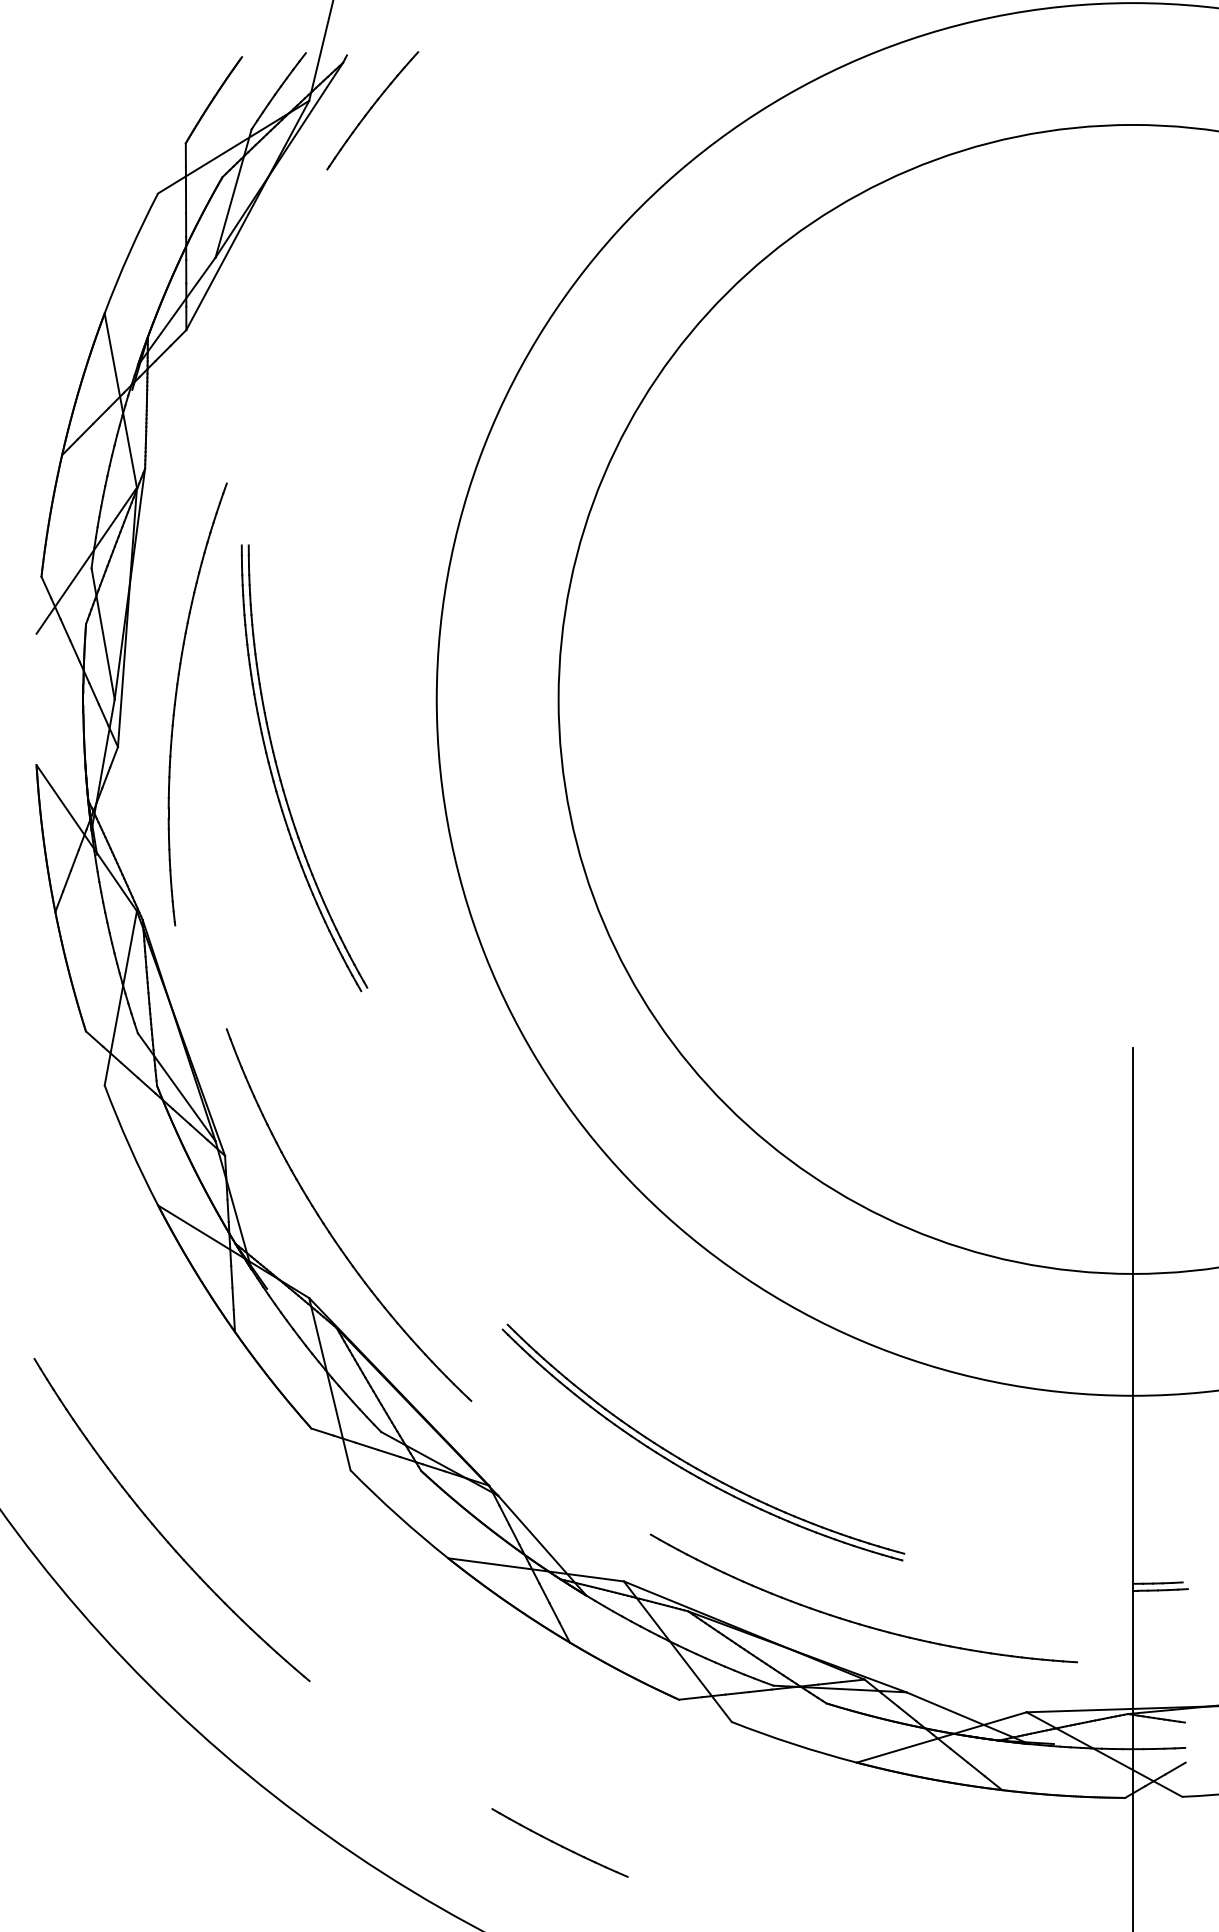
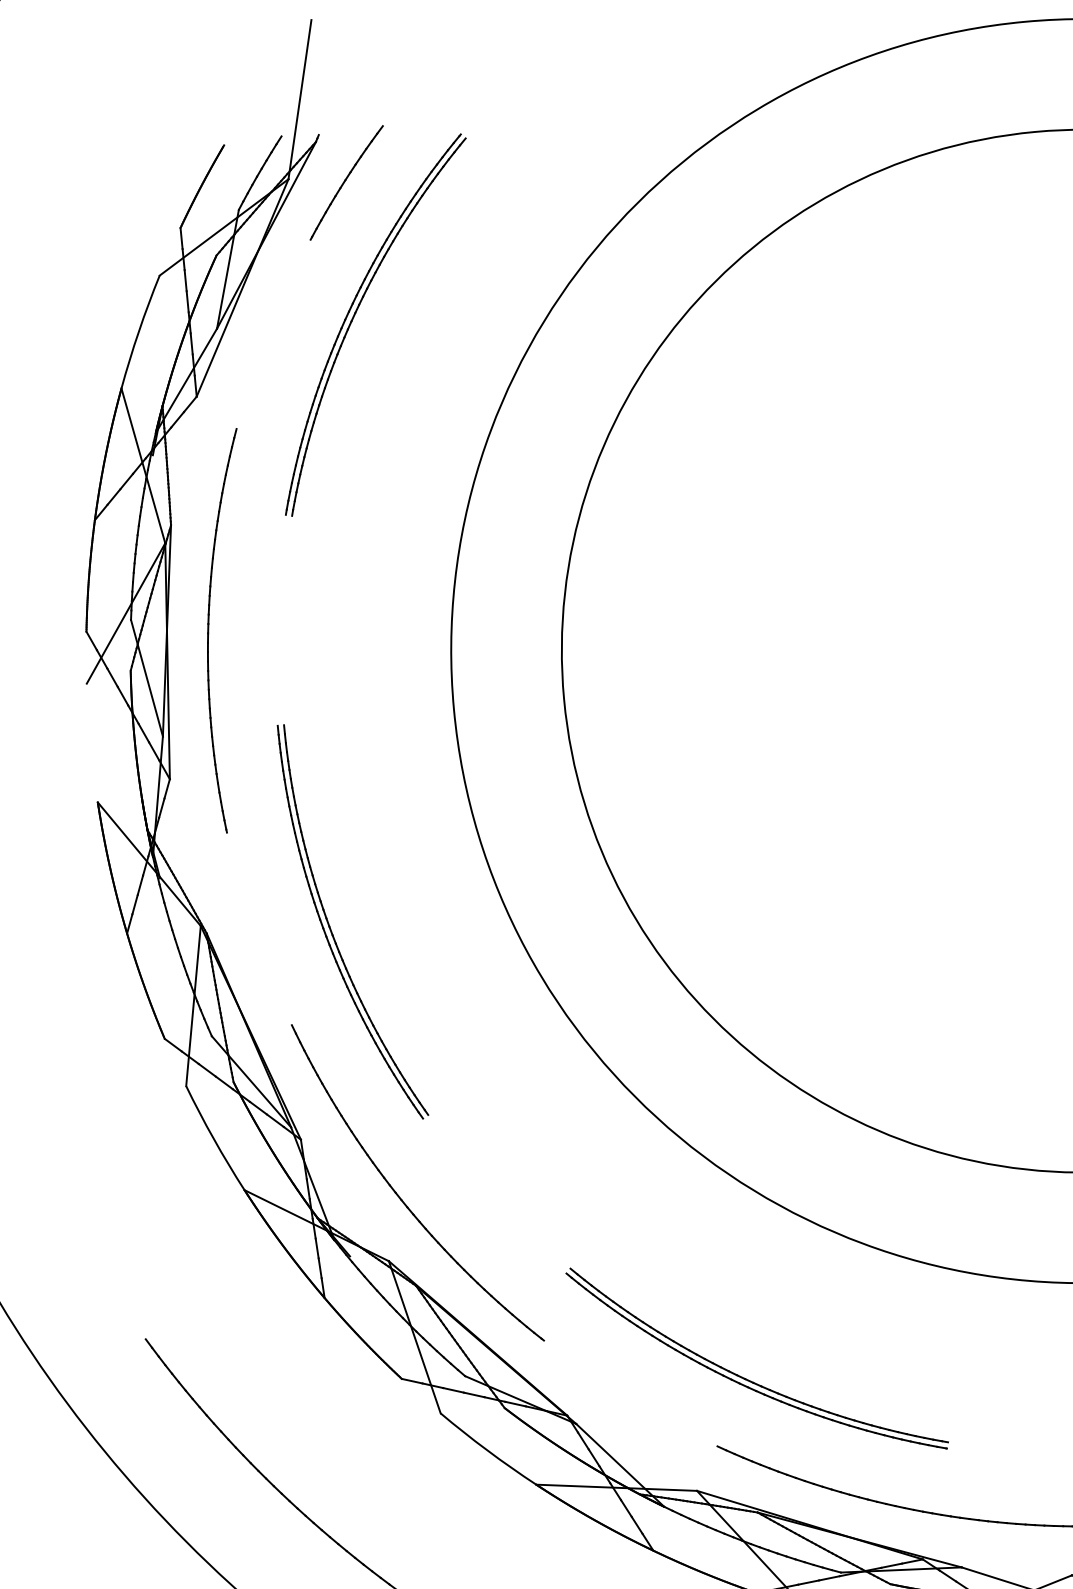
part: (367, 259) -> (354, 317), added
part: (176, 701) -> (209, 630), moved
part: (280, 775) -> (332, 930), moved

